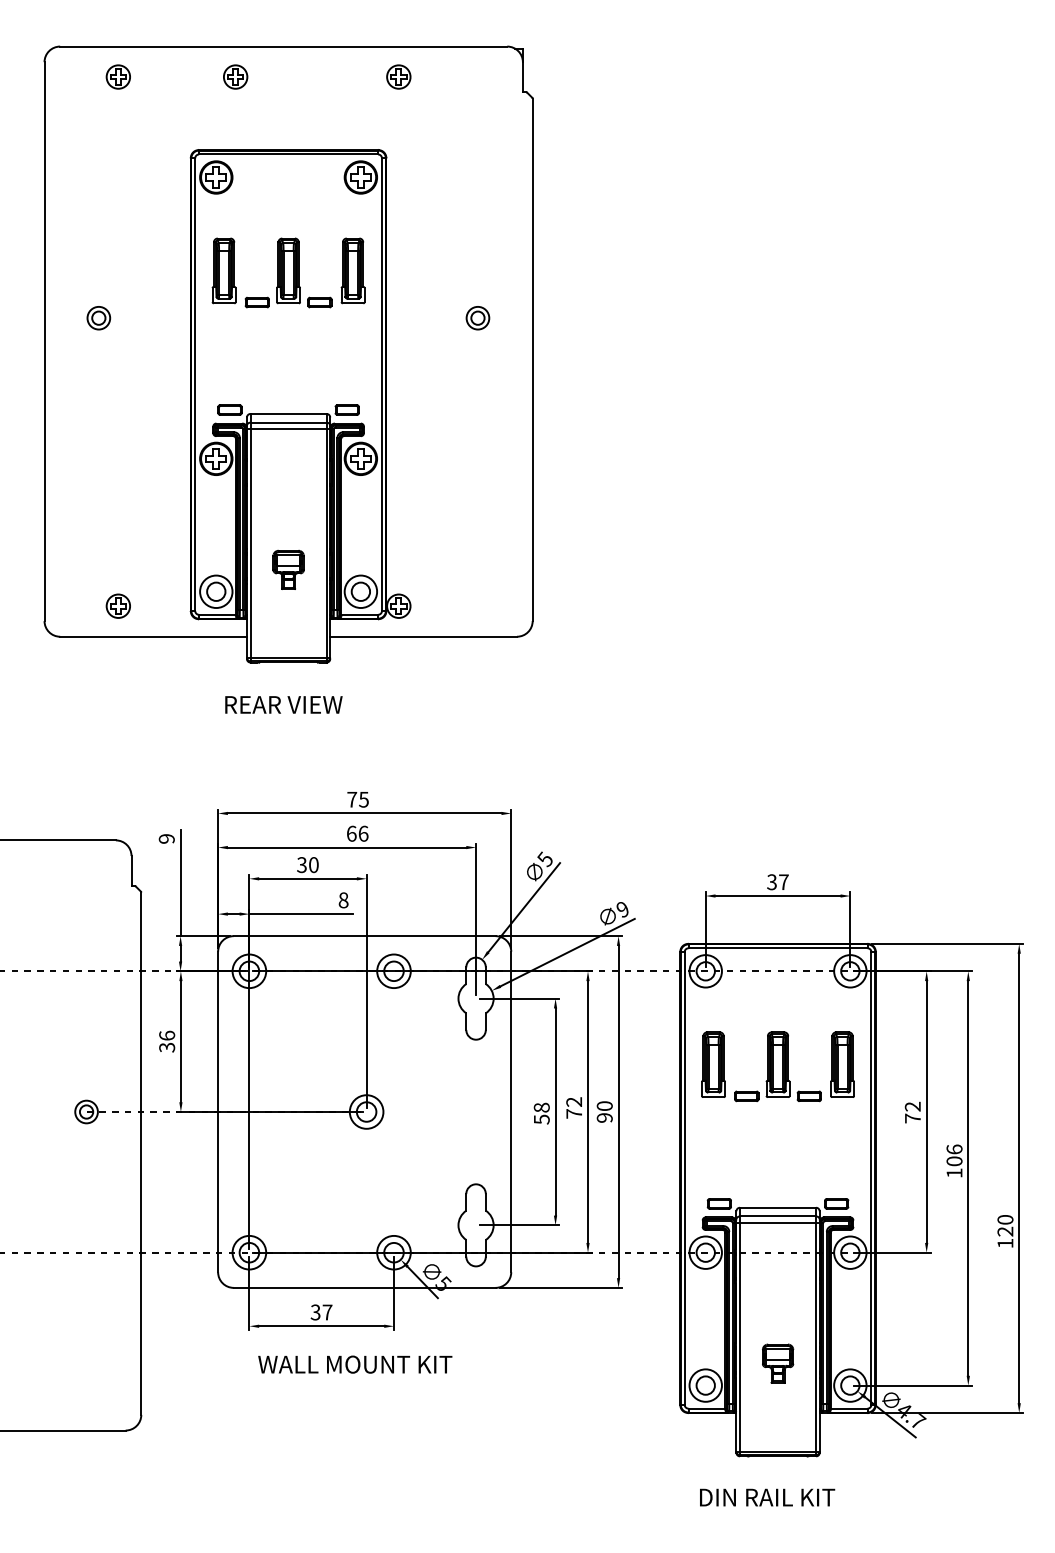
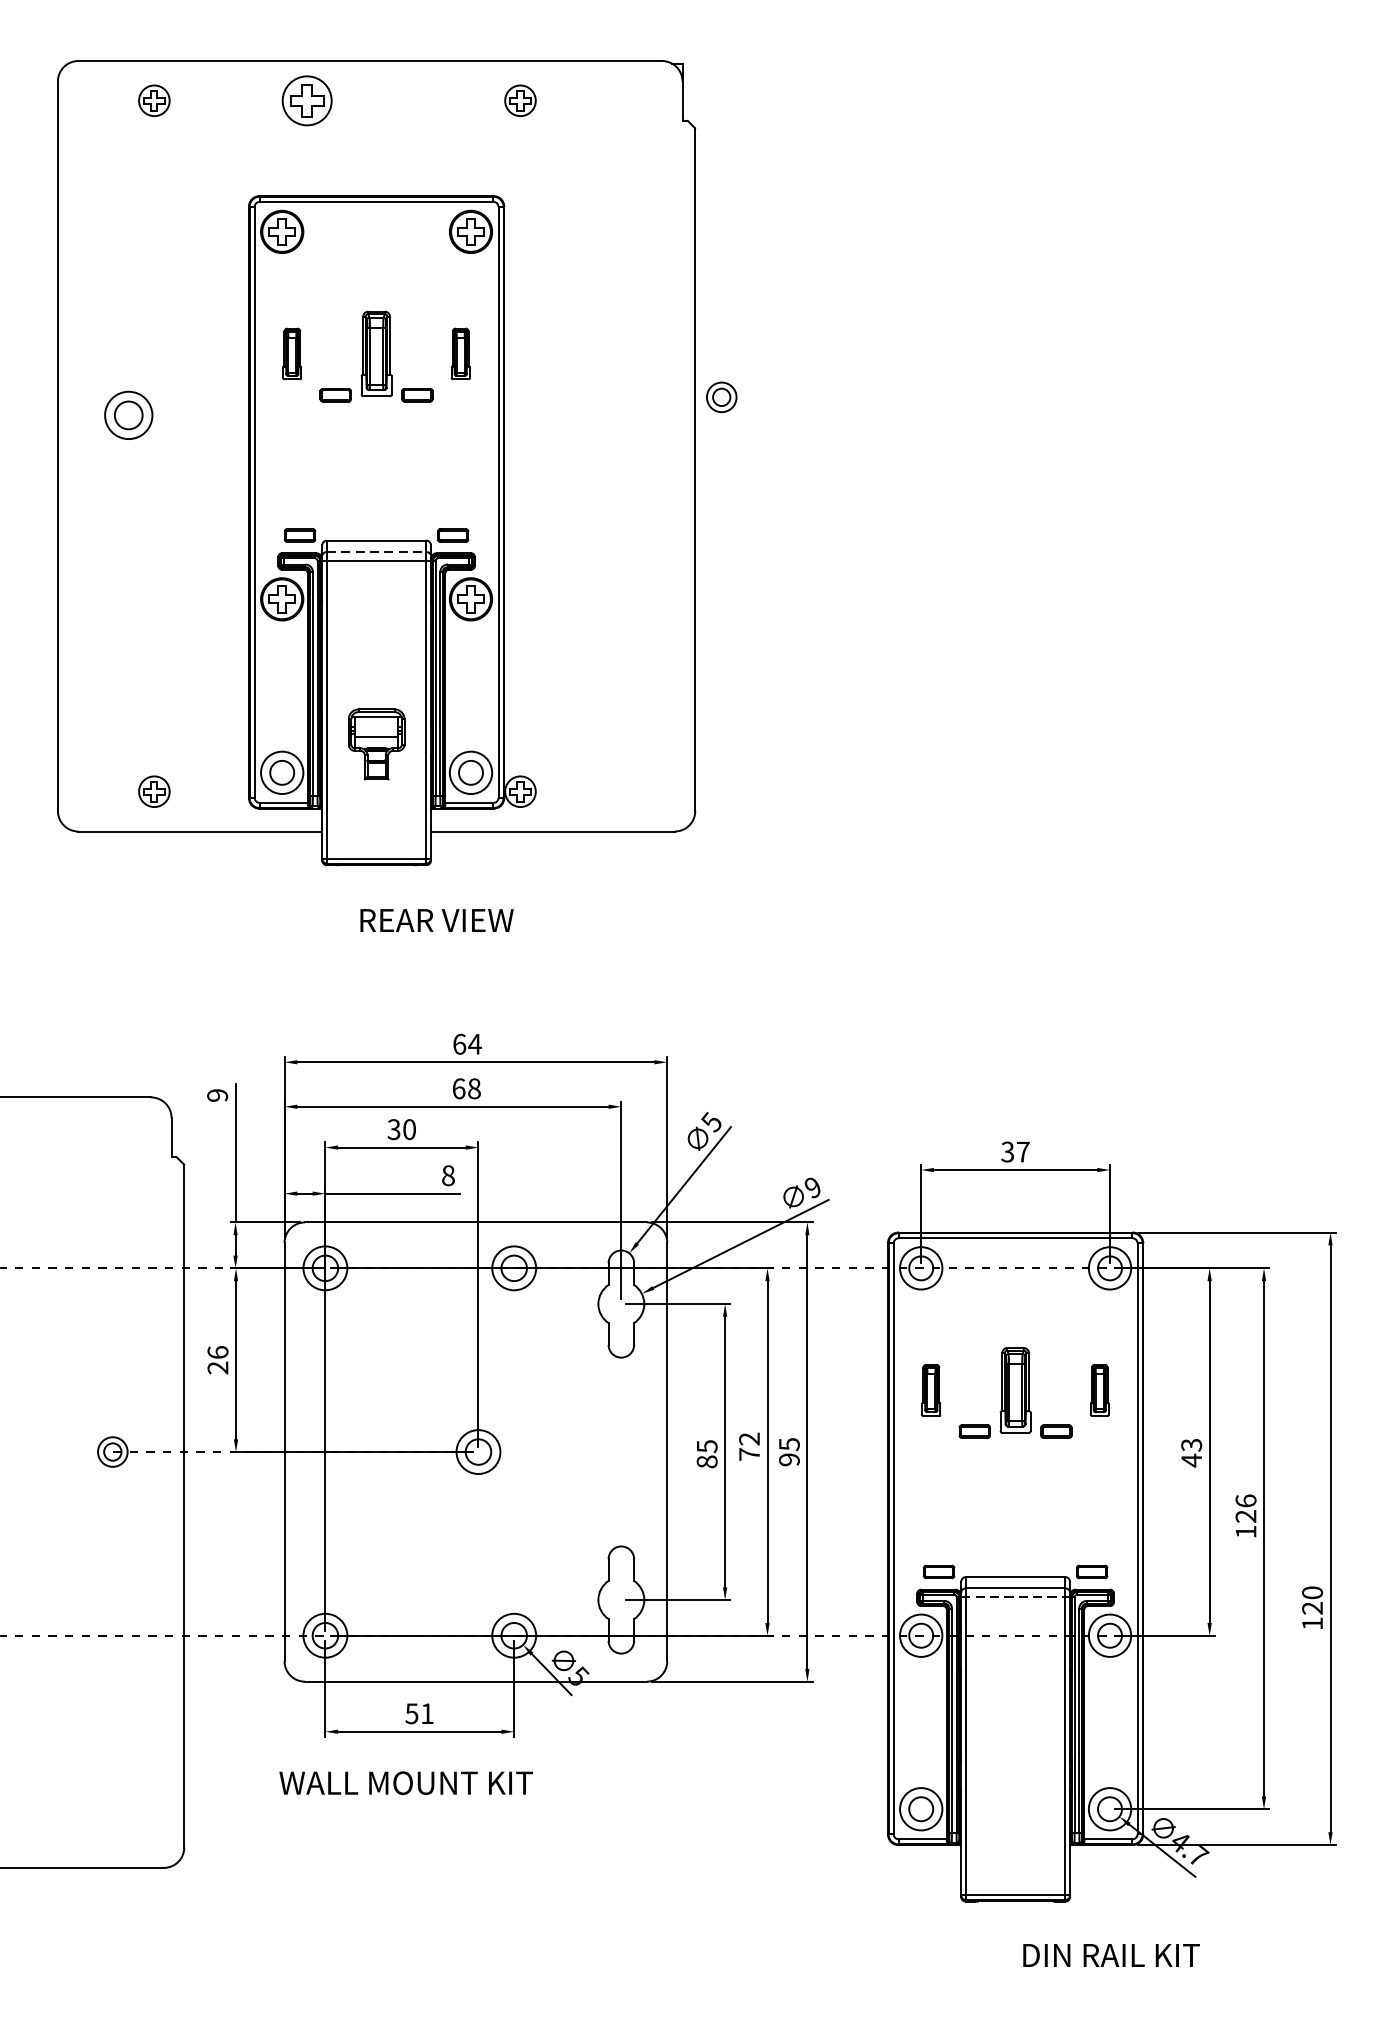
part: (235, 76) -> (307, 100), size x1.6
part: (223, 270) -> (291, 353), size x0.6
part: (352, 270) -> (460, 353), size x0.6
part: (98, 318) -> (128, 416), size x1.6
part: (477, 318) -> (721, 397), moved
line: (289, 422) -> (377, 551), solid -> dashed
part: (288, 569) -> (376, 743), size x1.4
text: (283, 704) -> (436, 919), moved
text: (358, 799) -> (467, 1044), 75 -> 64
text: (363, 833) -> (474, 1088), 66 -> 68
text: (167, 1047) -> (218, 1367), 36 -> 26
part: (713, 1064) -> (931, 1390), size x0.6
part: (842, 1064) -> (1099, 1390), size x0.6
text: (604, 1106) -> (789, 1444), 90 -> 95
text: (912, 1112) -> (1191, 1452), 72 -> 43
text: (541, 1113) -> (706, 1453), 58 -> 85
text: (954, 1161) -> (1245, 1516), 106 -> 126
line: (778, 1223) -> (1016, 1597), solid -> dashed
text: (321, 1312) -> (419, 1713), 37 -> 51
part: (778, 1363) -> (1016, 1780), removed
text: (355, 1364) -> (406, 1782), moved
text: (767, 1497) -> (1111, 1955), moved

